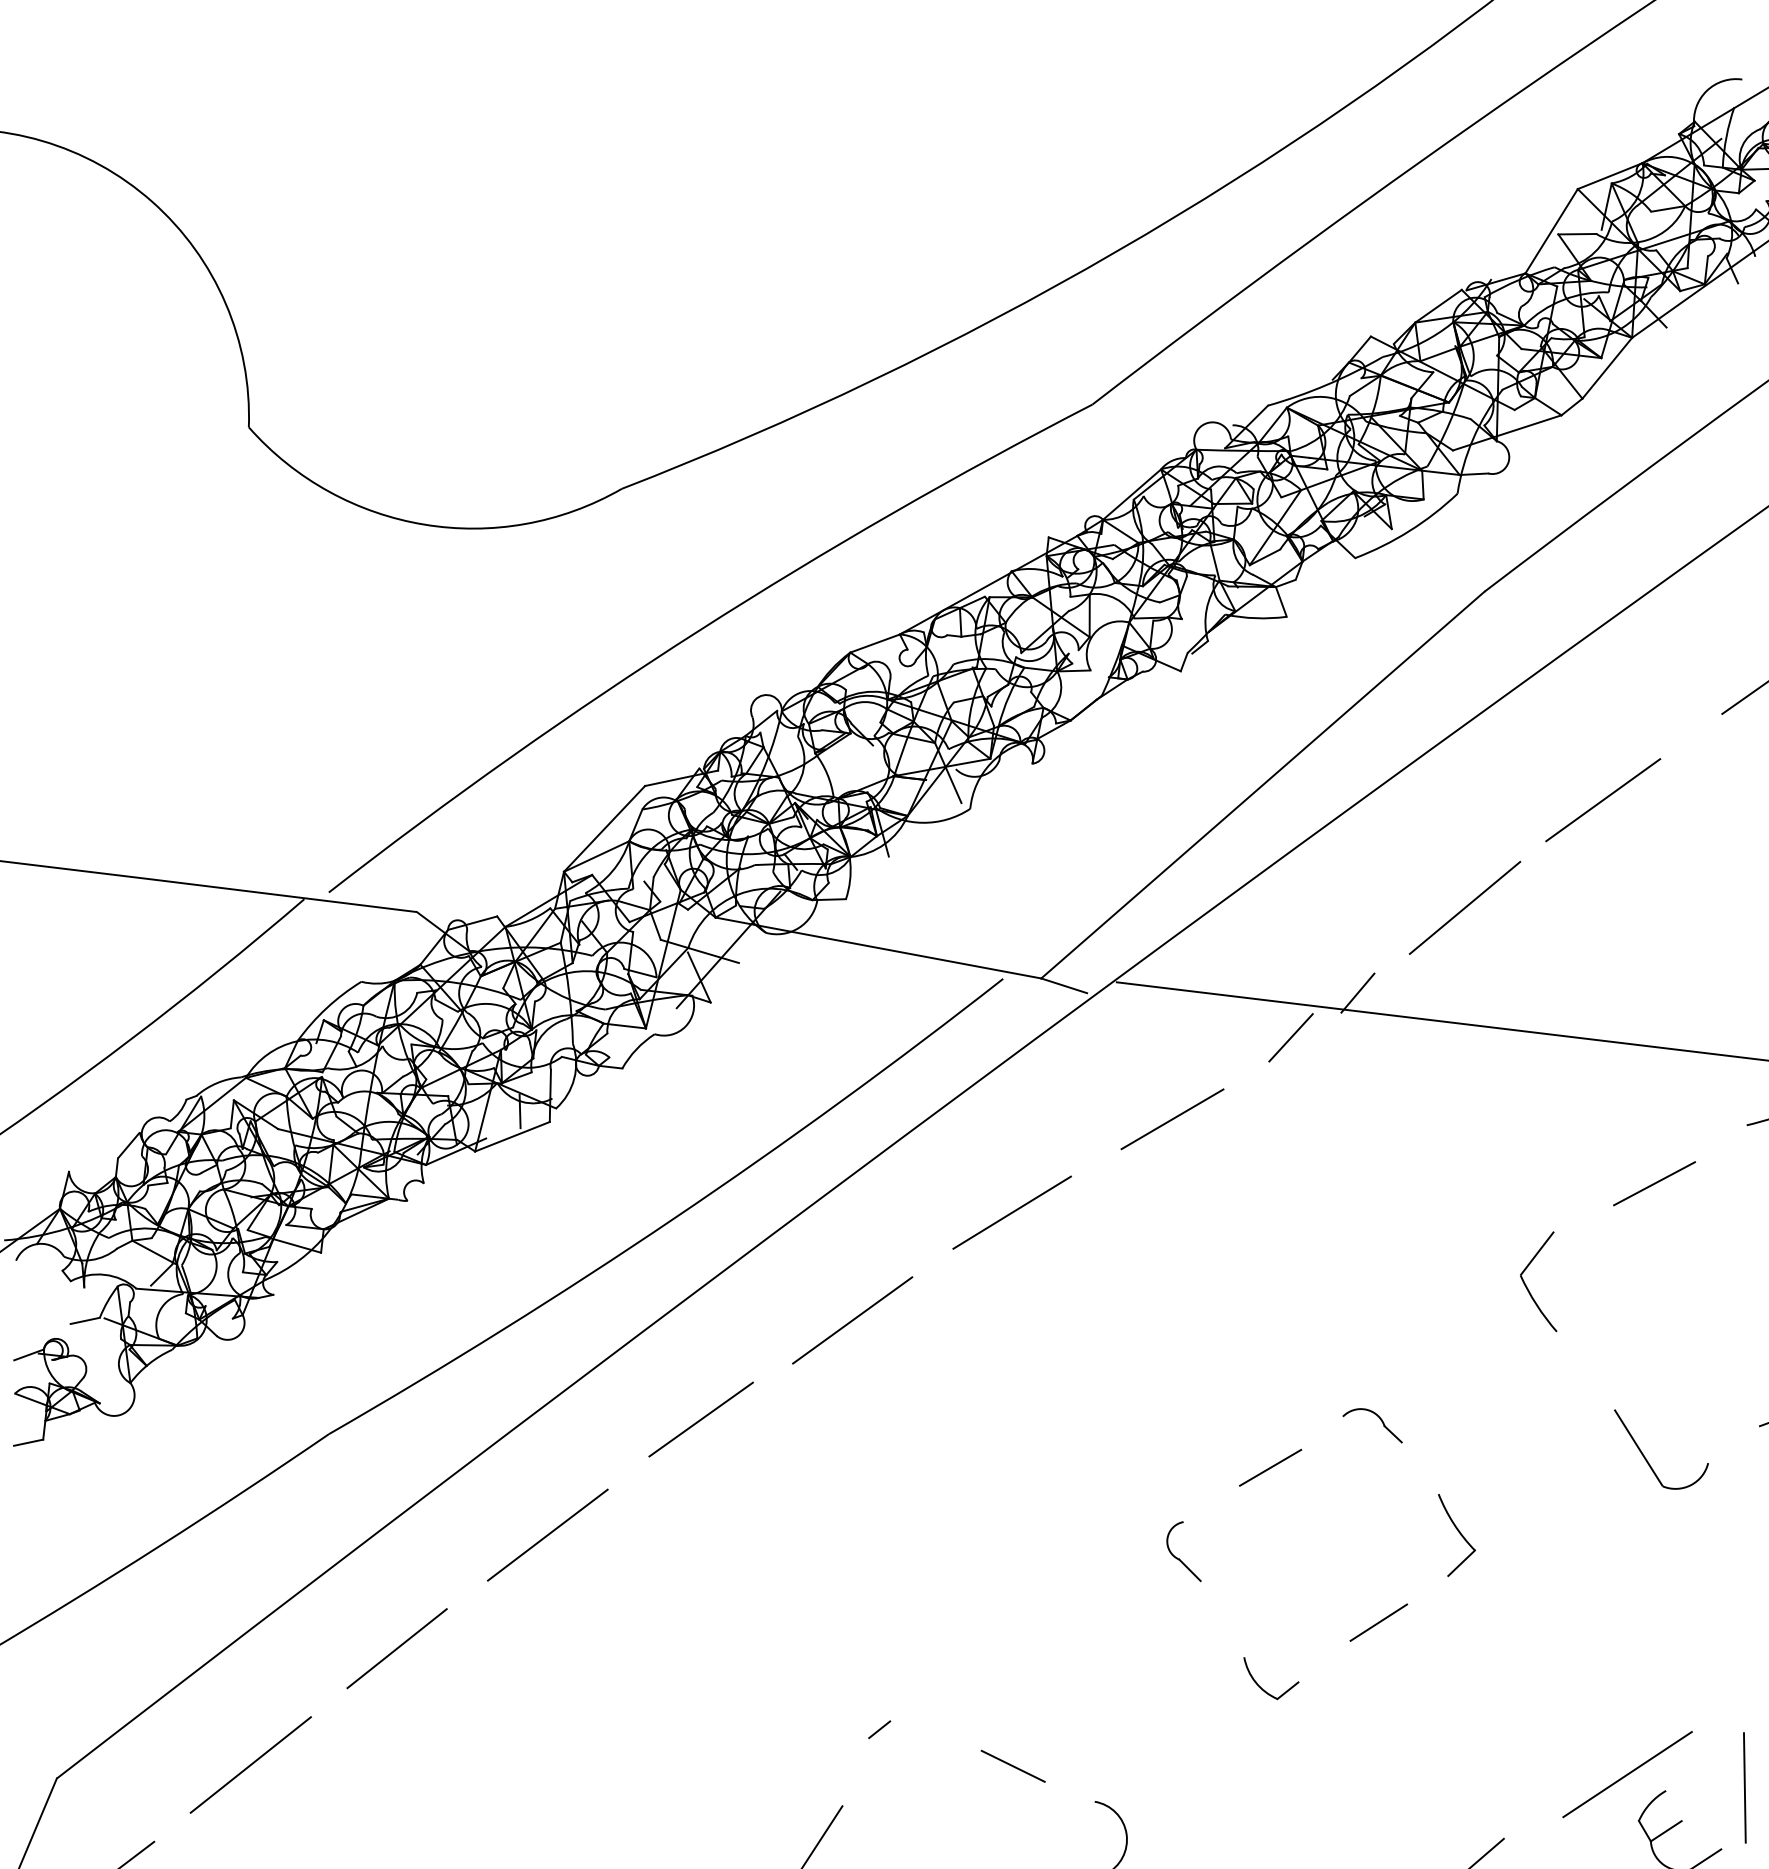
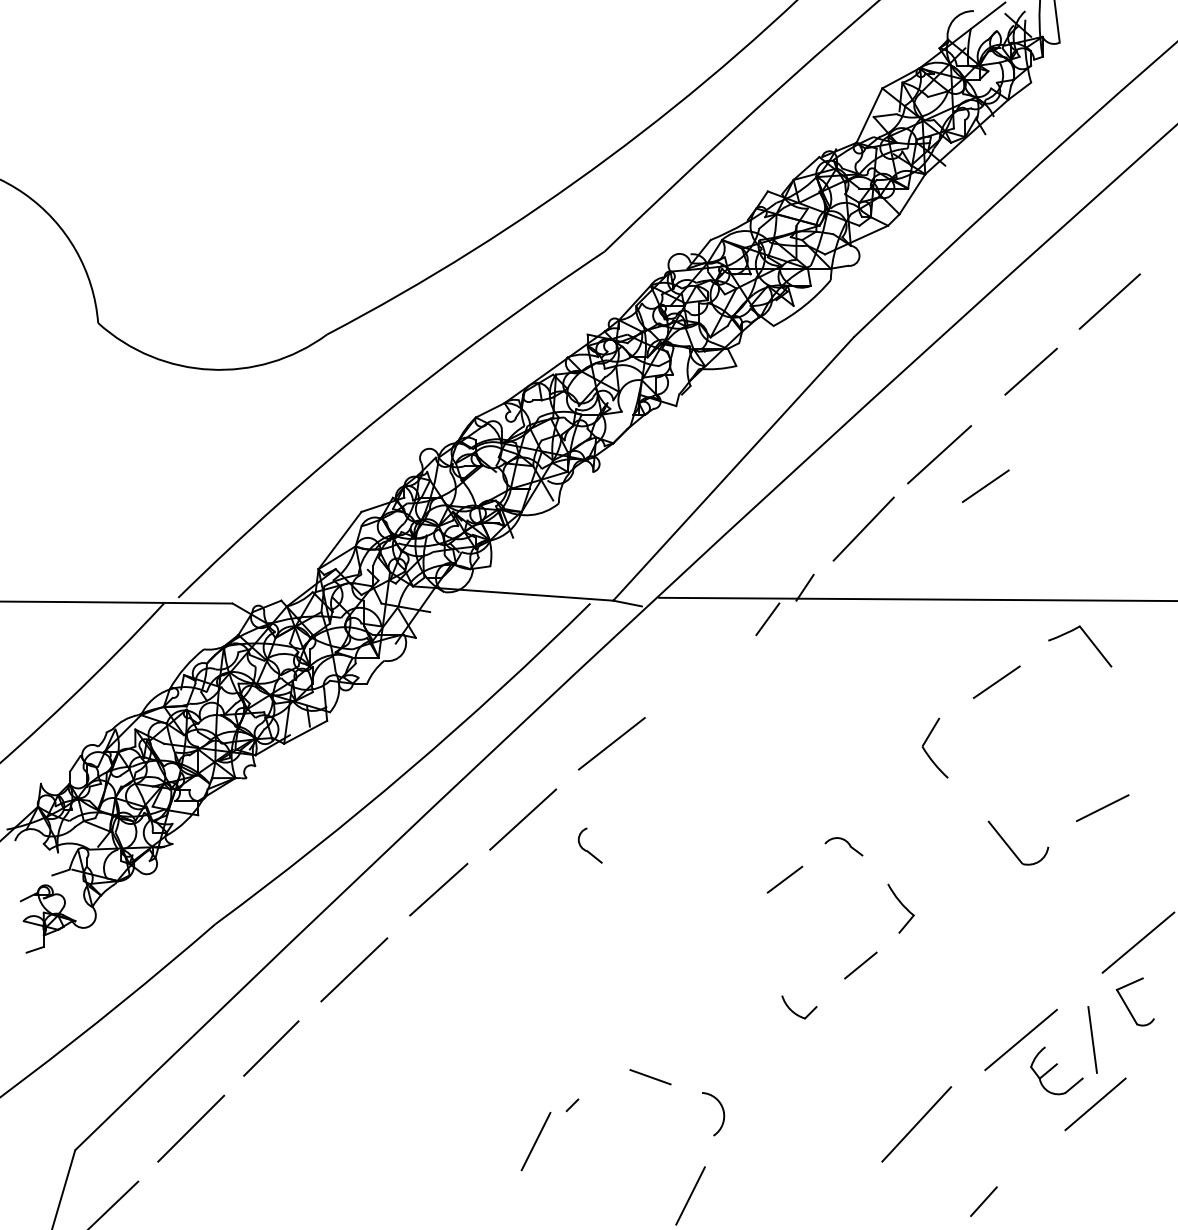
line: (1672, 859) -> (985, 485), added
line: (1171, 1119) -> (701, 676), removed
part: (1183, 1550) -> (589, 845), moved
line: (879, 1730) -> (572, 1105), moved

